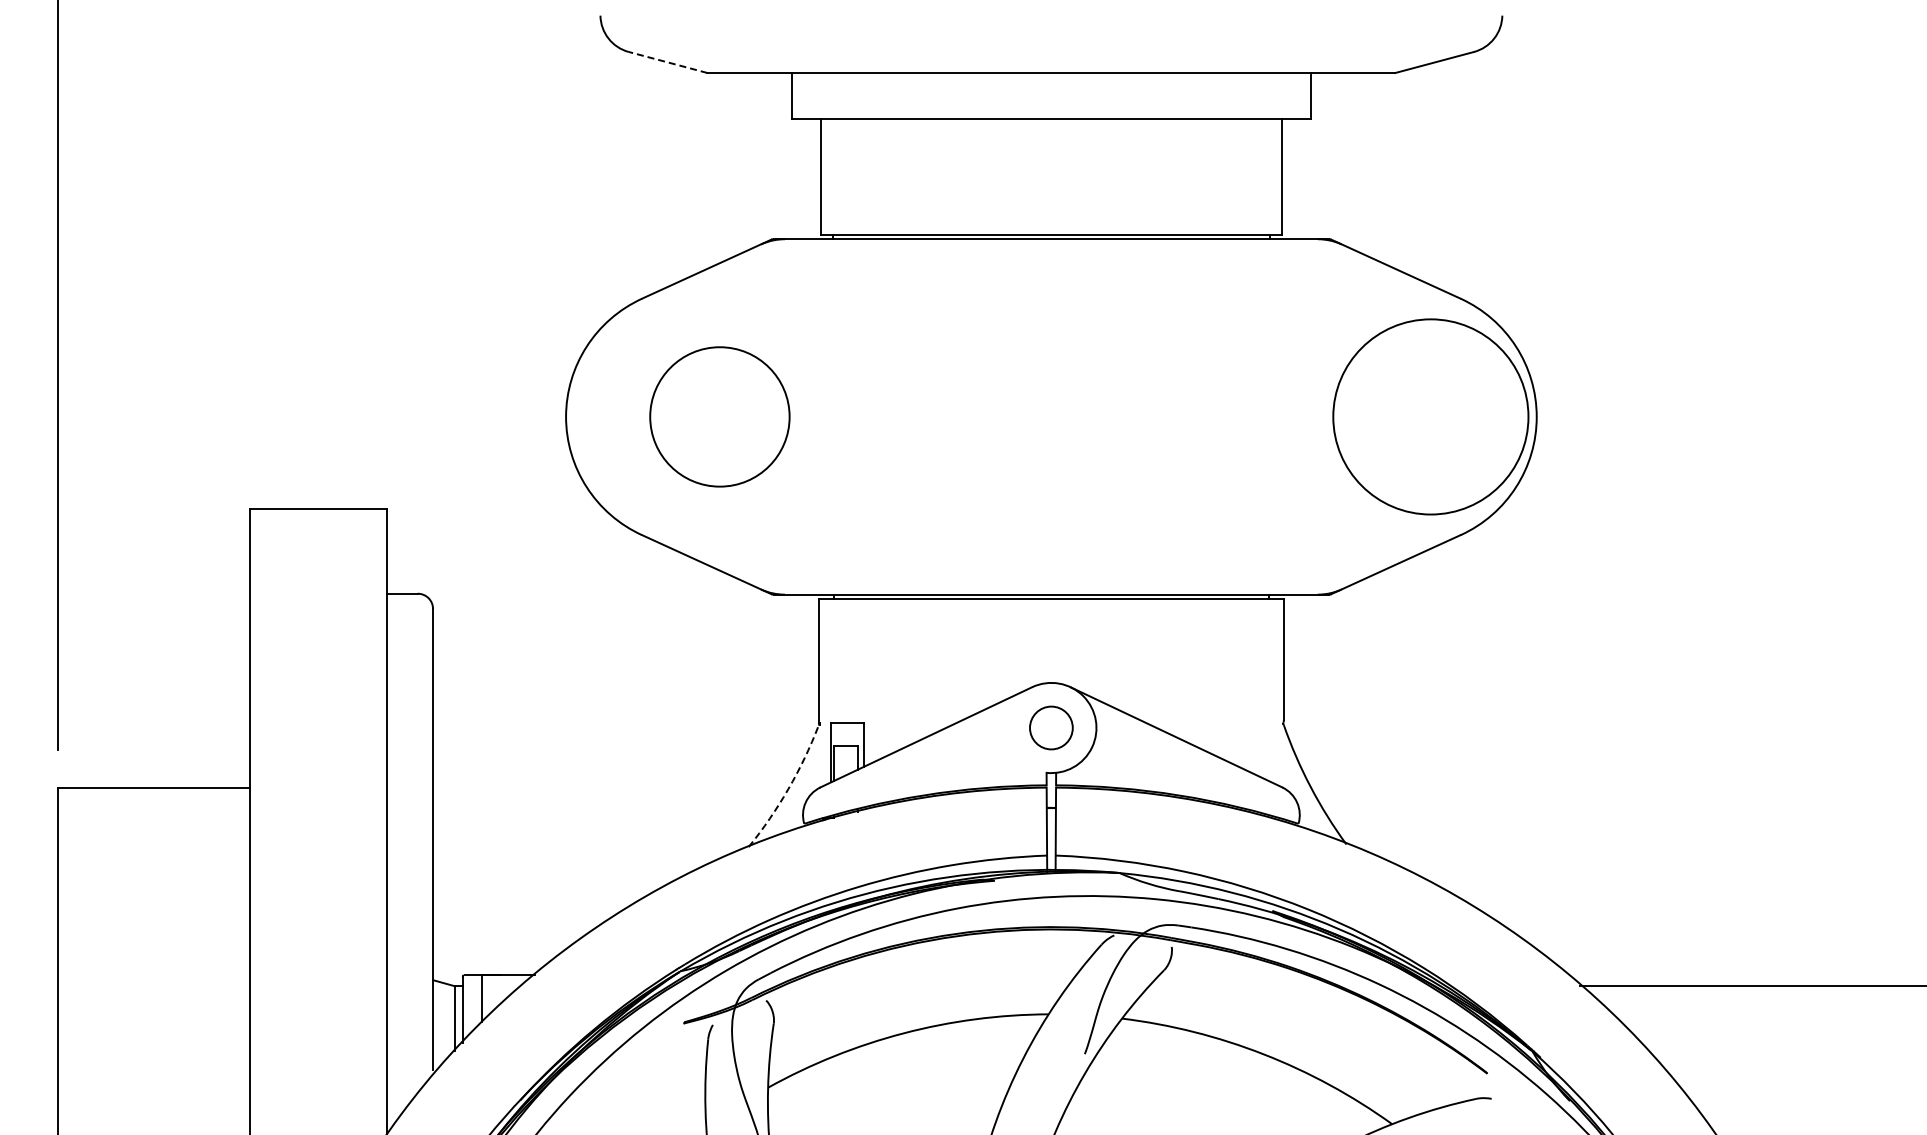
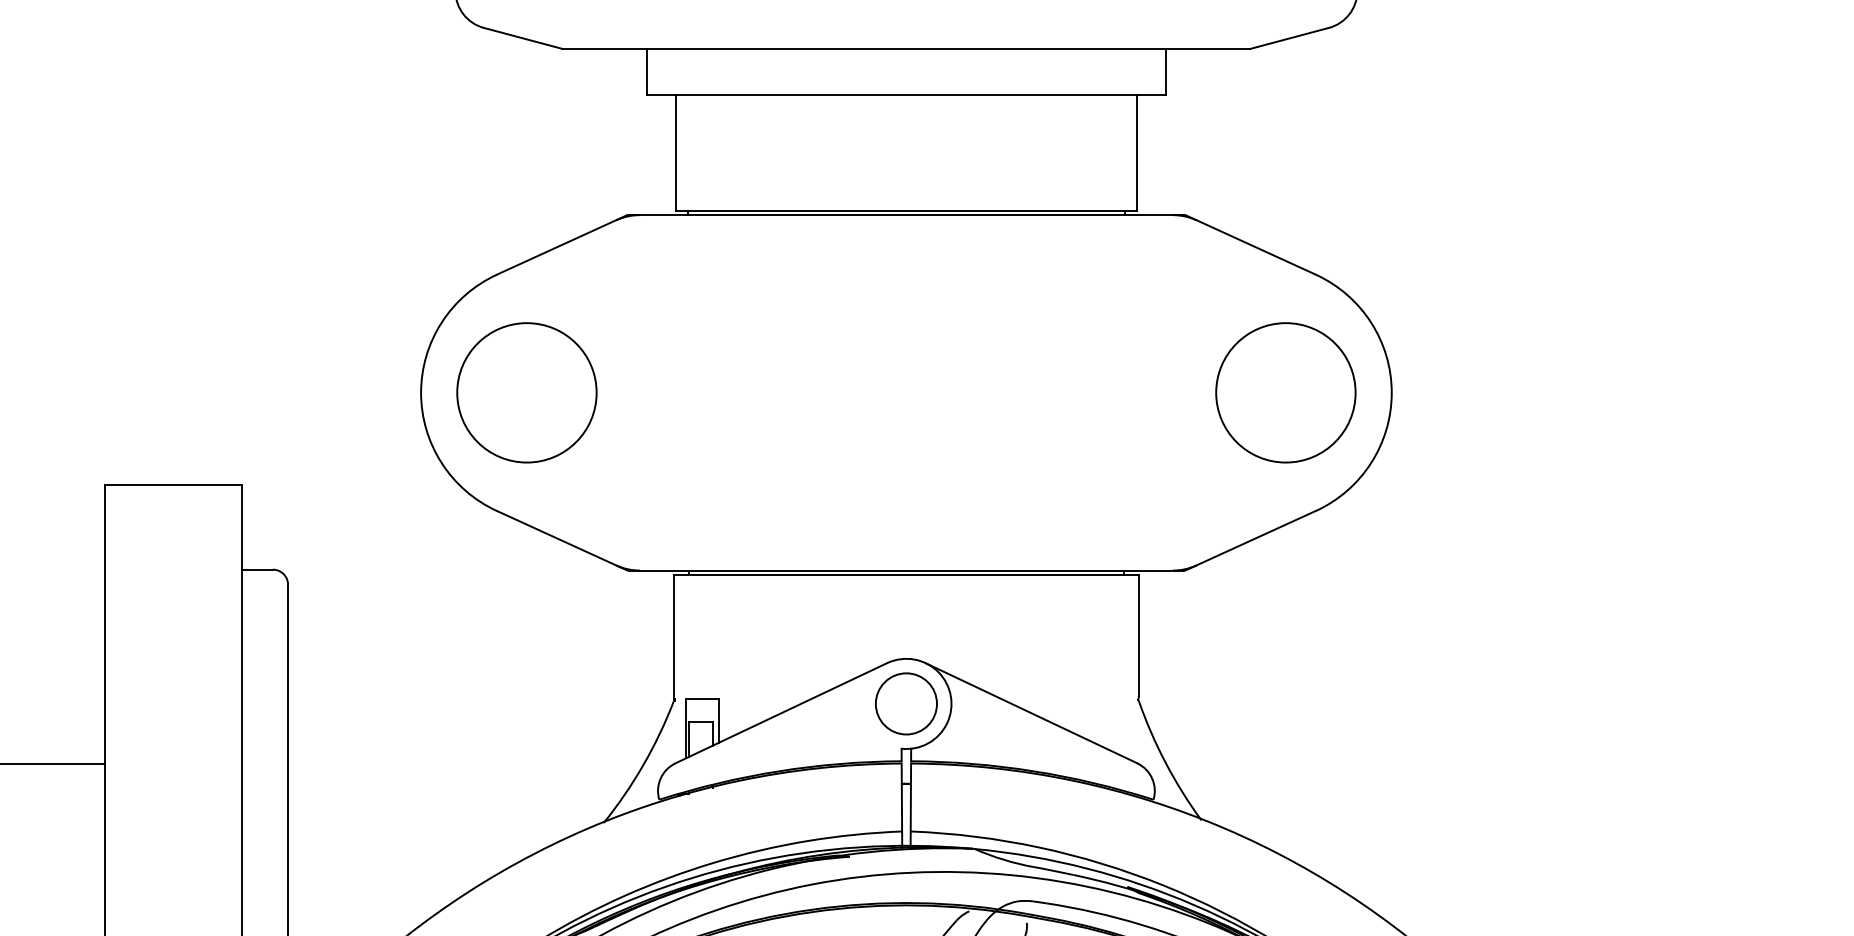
line: (668, 62) -> (523, 38), dashed -> solid
circle: (719, 416) -> (526, 392), moved
circle: (1430, 416) -> (1285, 392), size x0.71
circle: (1050, 727) -> (905, 703), size x1.43
arc: (788, 789) -> (643, 765), dashed -> solid

